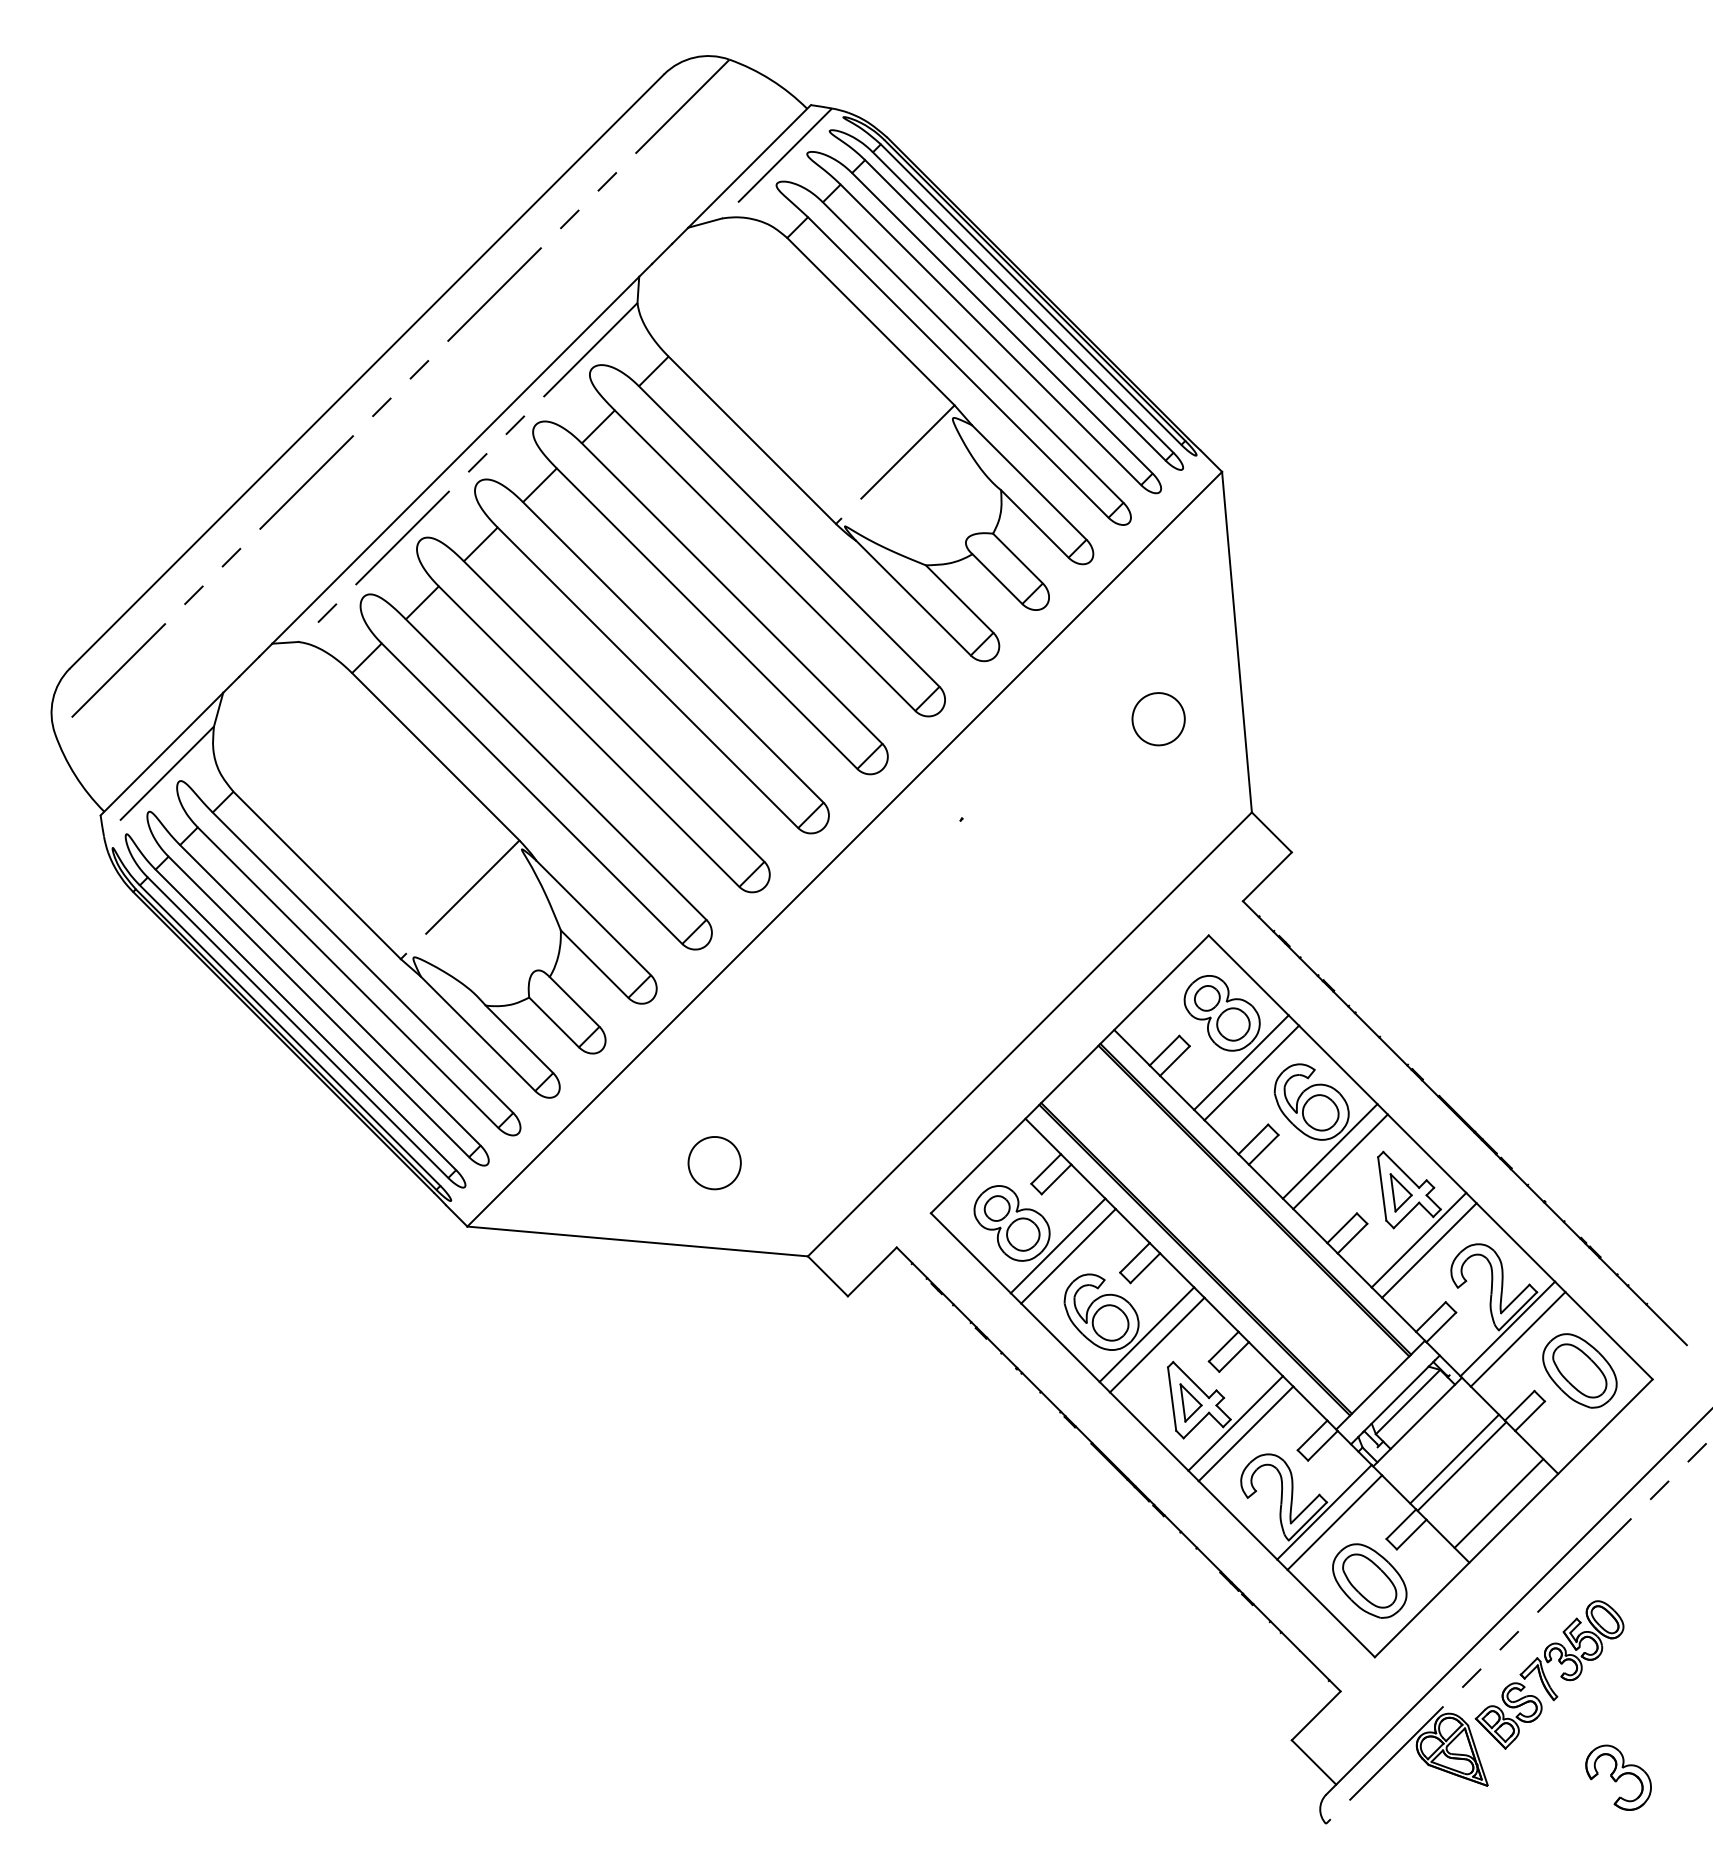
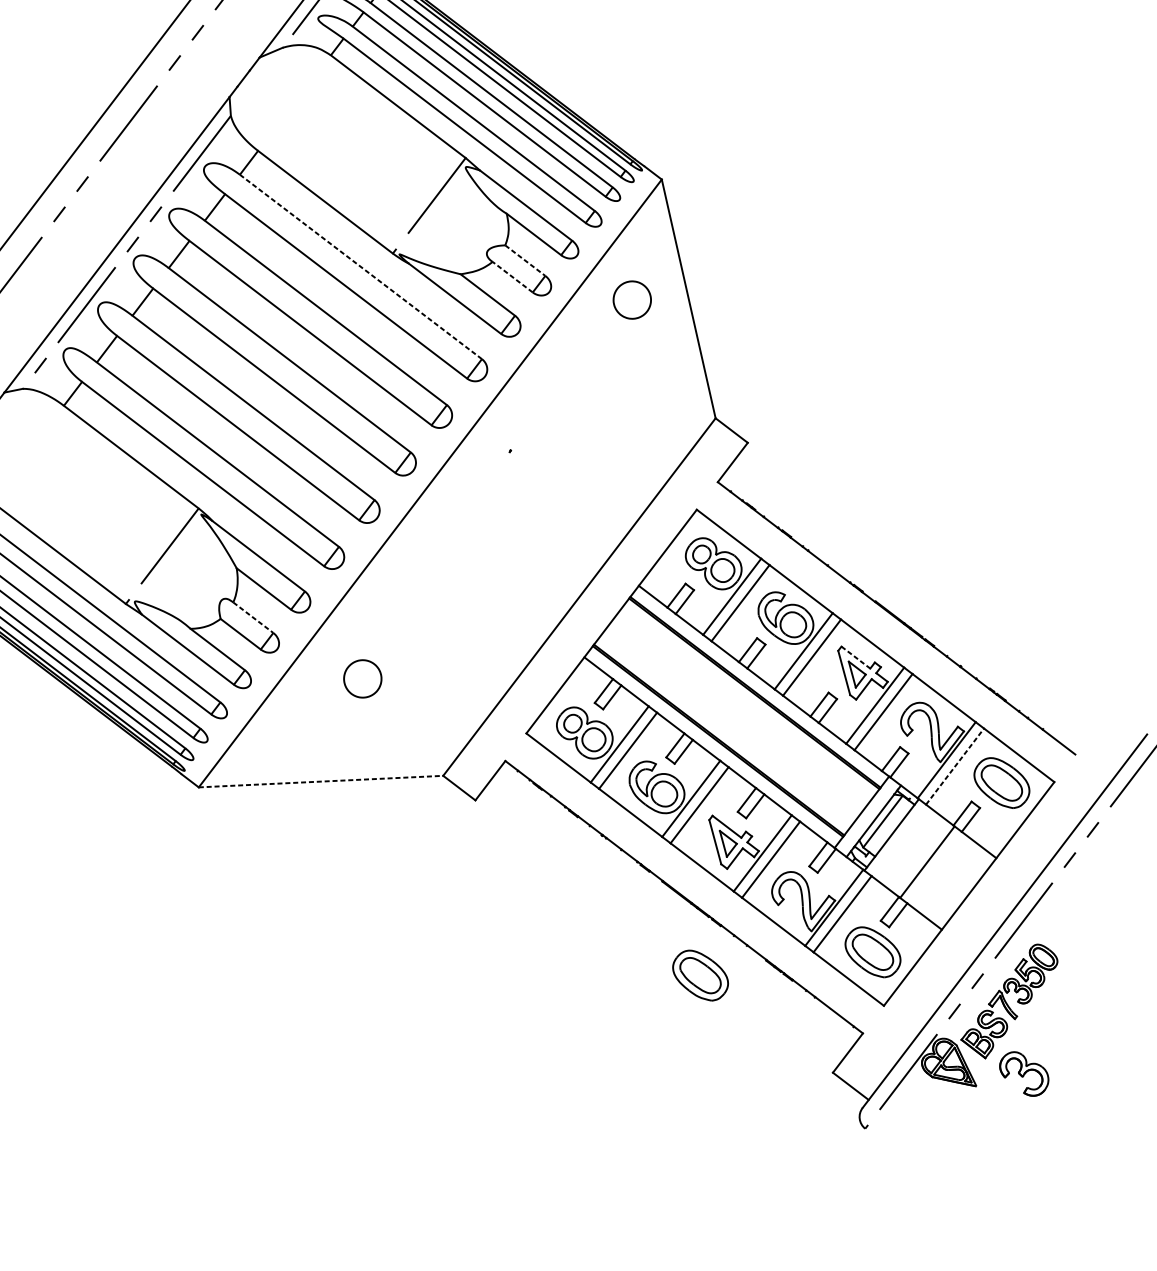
line: (789, 536) -> (361, 266), solid -> dashed
line: (1018, 558) -> (525, 260), solid -> dashed
line: (997, 578) -> (512, 276), solid -> dashed
part: (1158, 719) -> (632, 300), moved
line: (575, 1002) -> (253, 618), solid -> dashed
part: (714, 1163) -> (362, 679), moved
line: (1401, 1170) -> (856, 657), solid -> dashed
line: (637, 1241) -> (320, 781), solid -> dashed
line: (1518, 1339) -> (955, 766), solid -> dashed
line: (1454, 1458) -> (921, 857), removed
line: (1498, 1503) -> (956, 884), removed
part: (1126, 1580) -> (700, 975), added
part: (1618, 1777) -> (1024, 1073), moved

